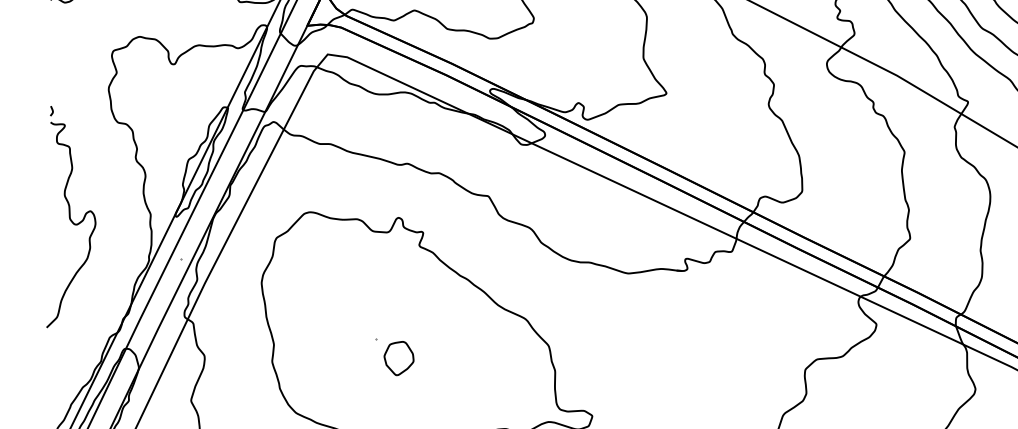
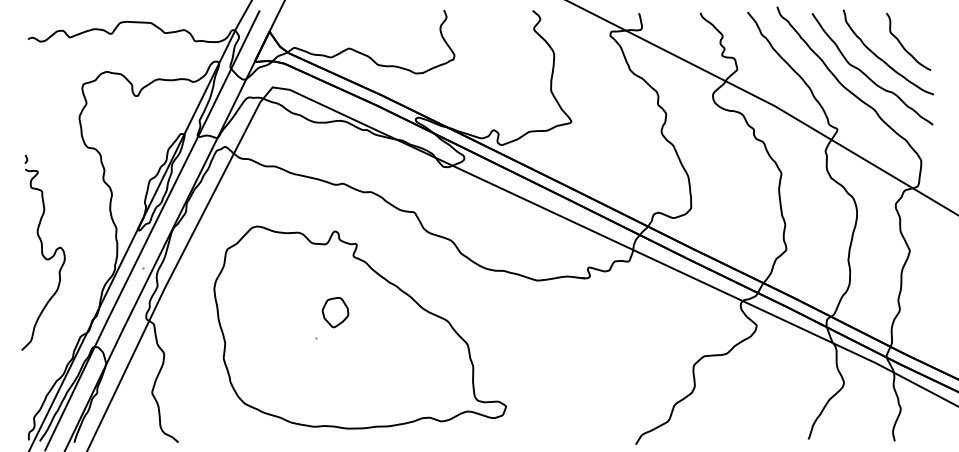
part: (71, 216) -> (43, 252), moved
part: (398, 358) -> (335, 312), moved

